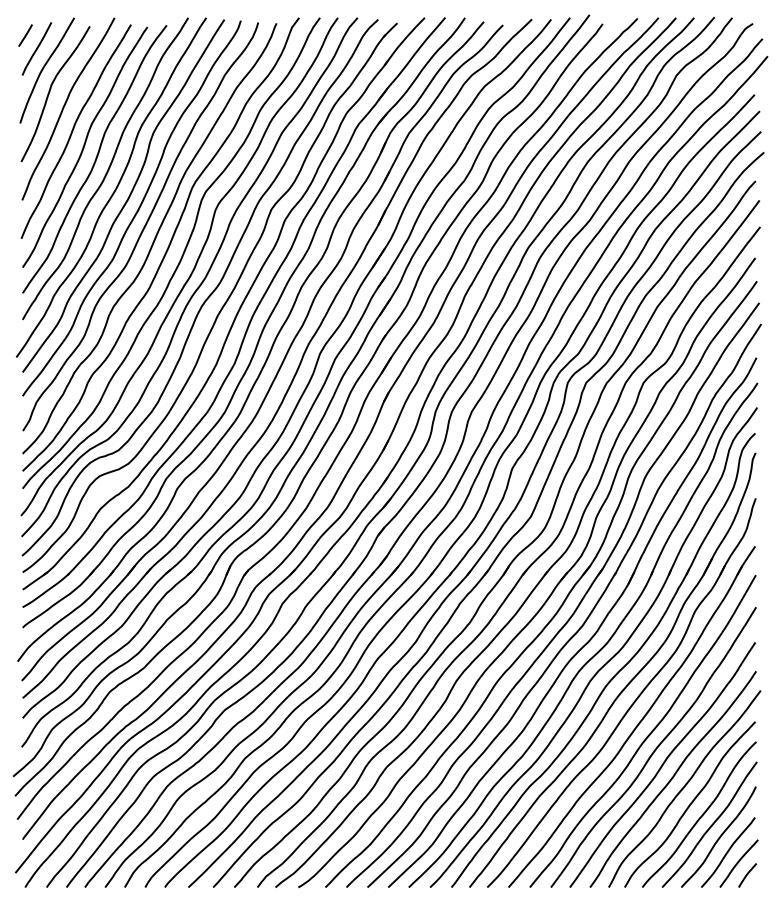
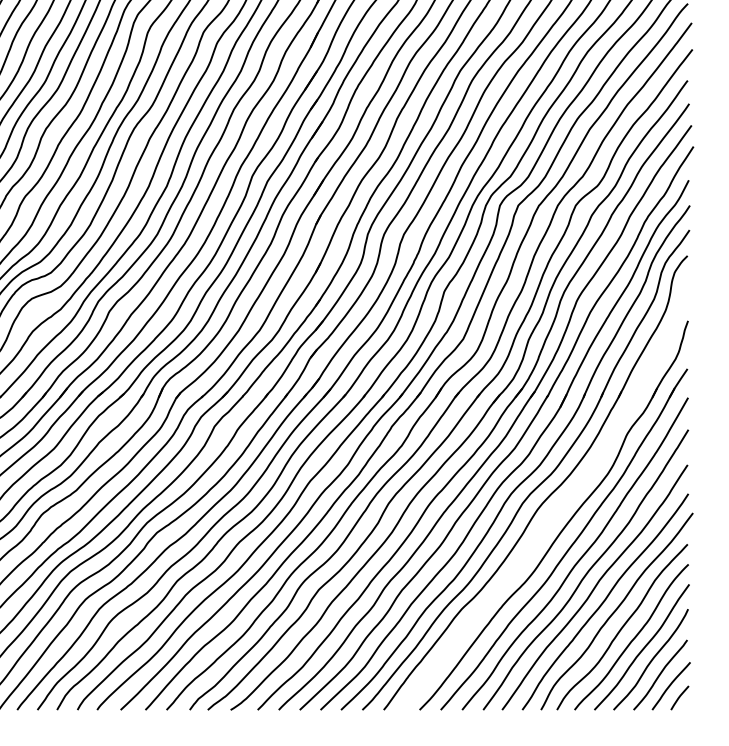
part: (627, 683) -> (559, 506), removed

